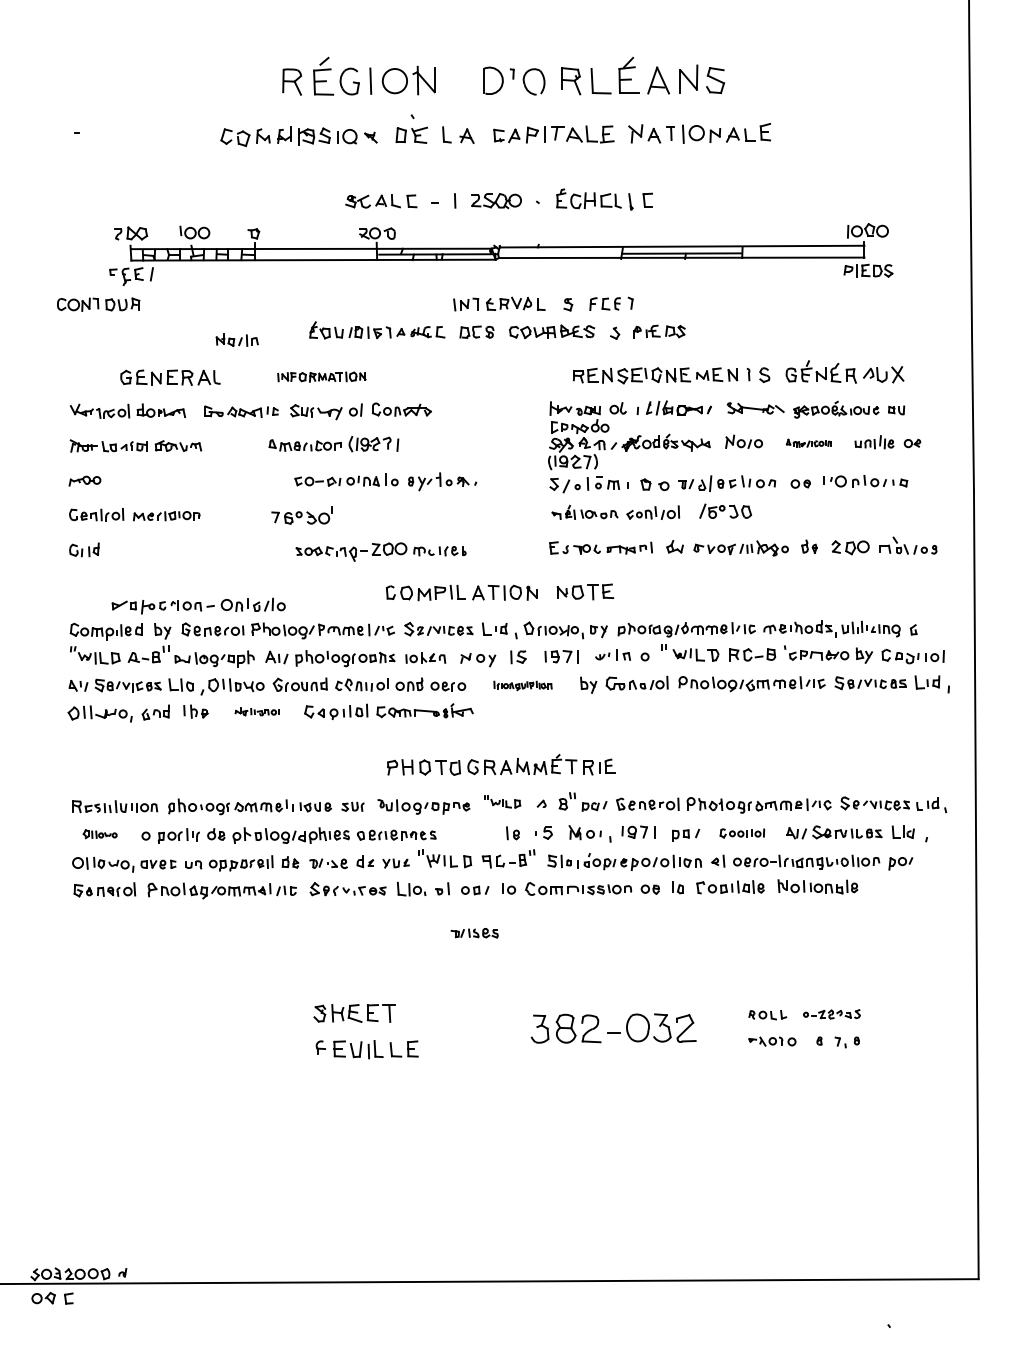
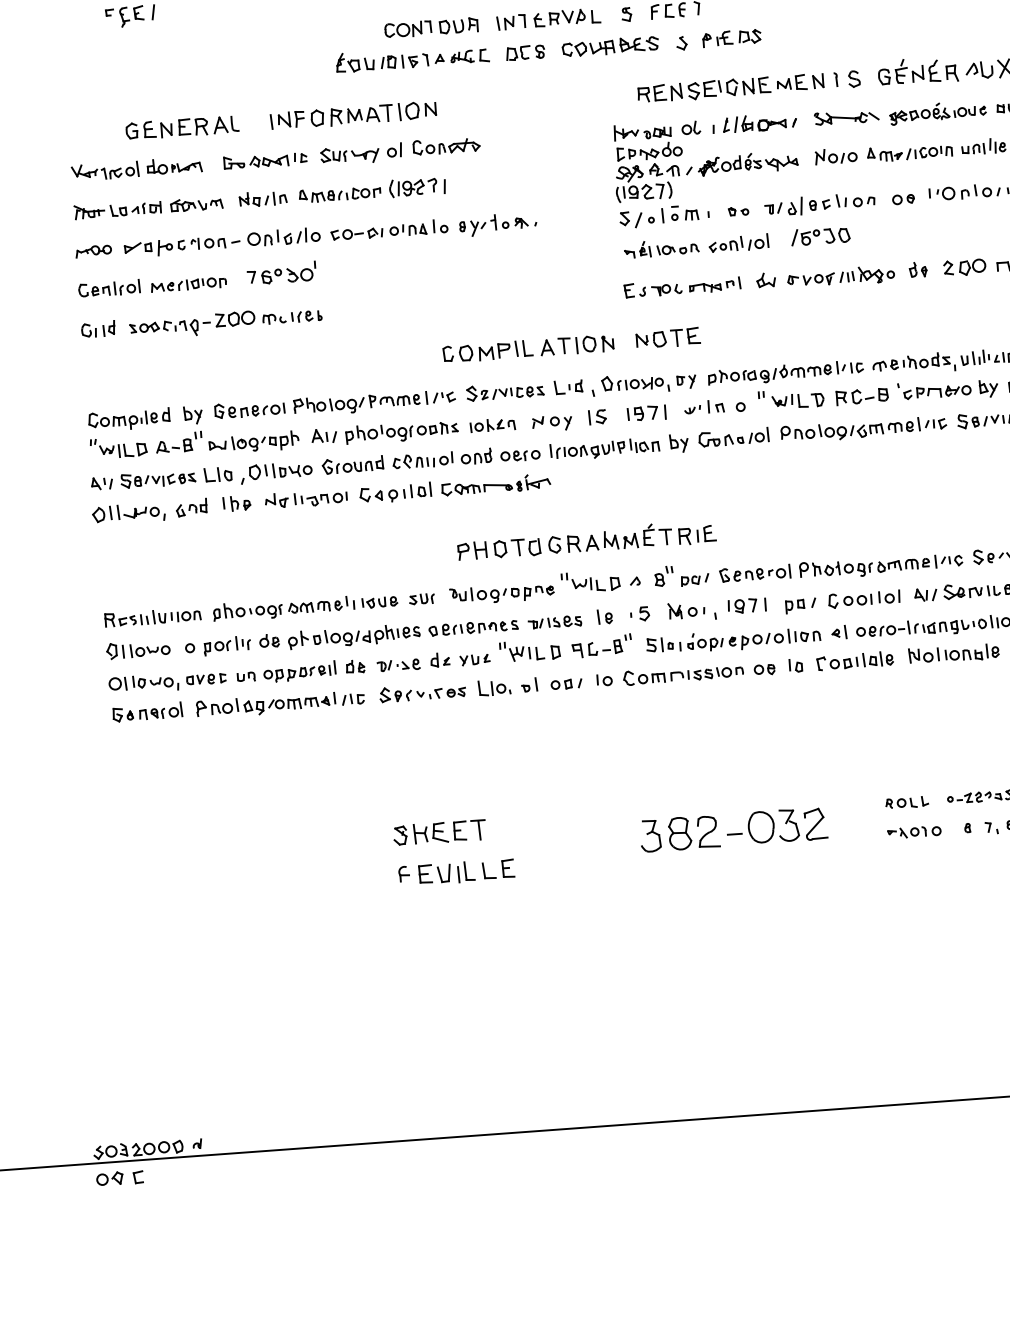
part: (98, 304) -> (431, 27), moved
part: (236, 339) -> (262, 198), moved
part: (321, 376) -> (353, 114), size x1.67
part: (808, 443) -> (909, 153), size x1.67
part: (654, 484) -> (738, 211), size x0.62
part: (301, 515) -> (280, 273), moved
part: (380, 551) -> (225, 322), moved
part: (198, 605) -> (222, 241), moved
part: (522, 685) -> (604, 448), size x1.67
part: (256, 711) -> (305, 498), size x1.67
part: (502, 801) -> (590, 581), size x1.43
part: (99, 833) -> (137, 648), size x1.67
part: (742, 833) -> (864, 599), size x1.43
part: (474, 933) -> (554, 622), moved

